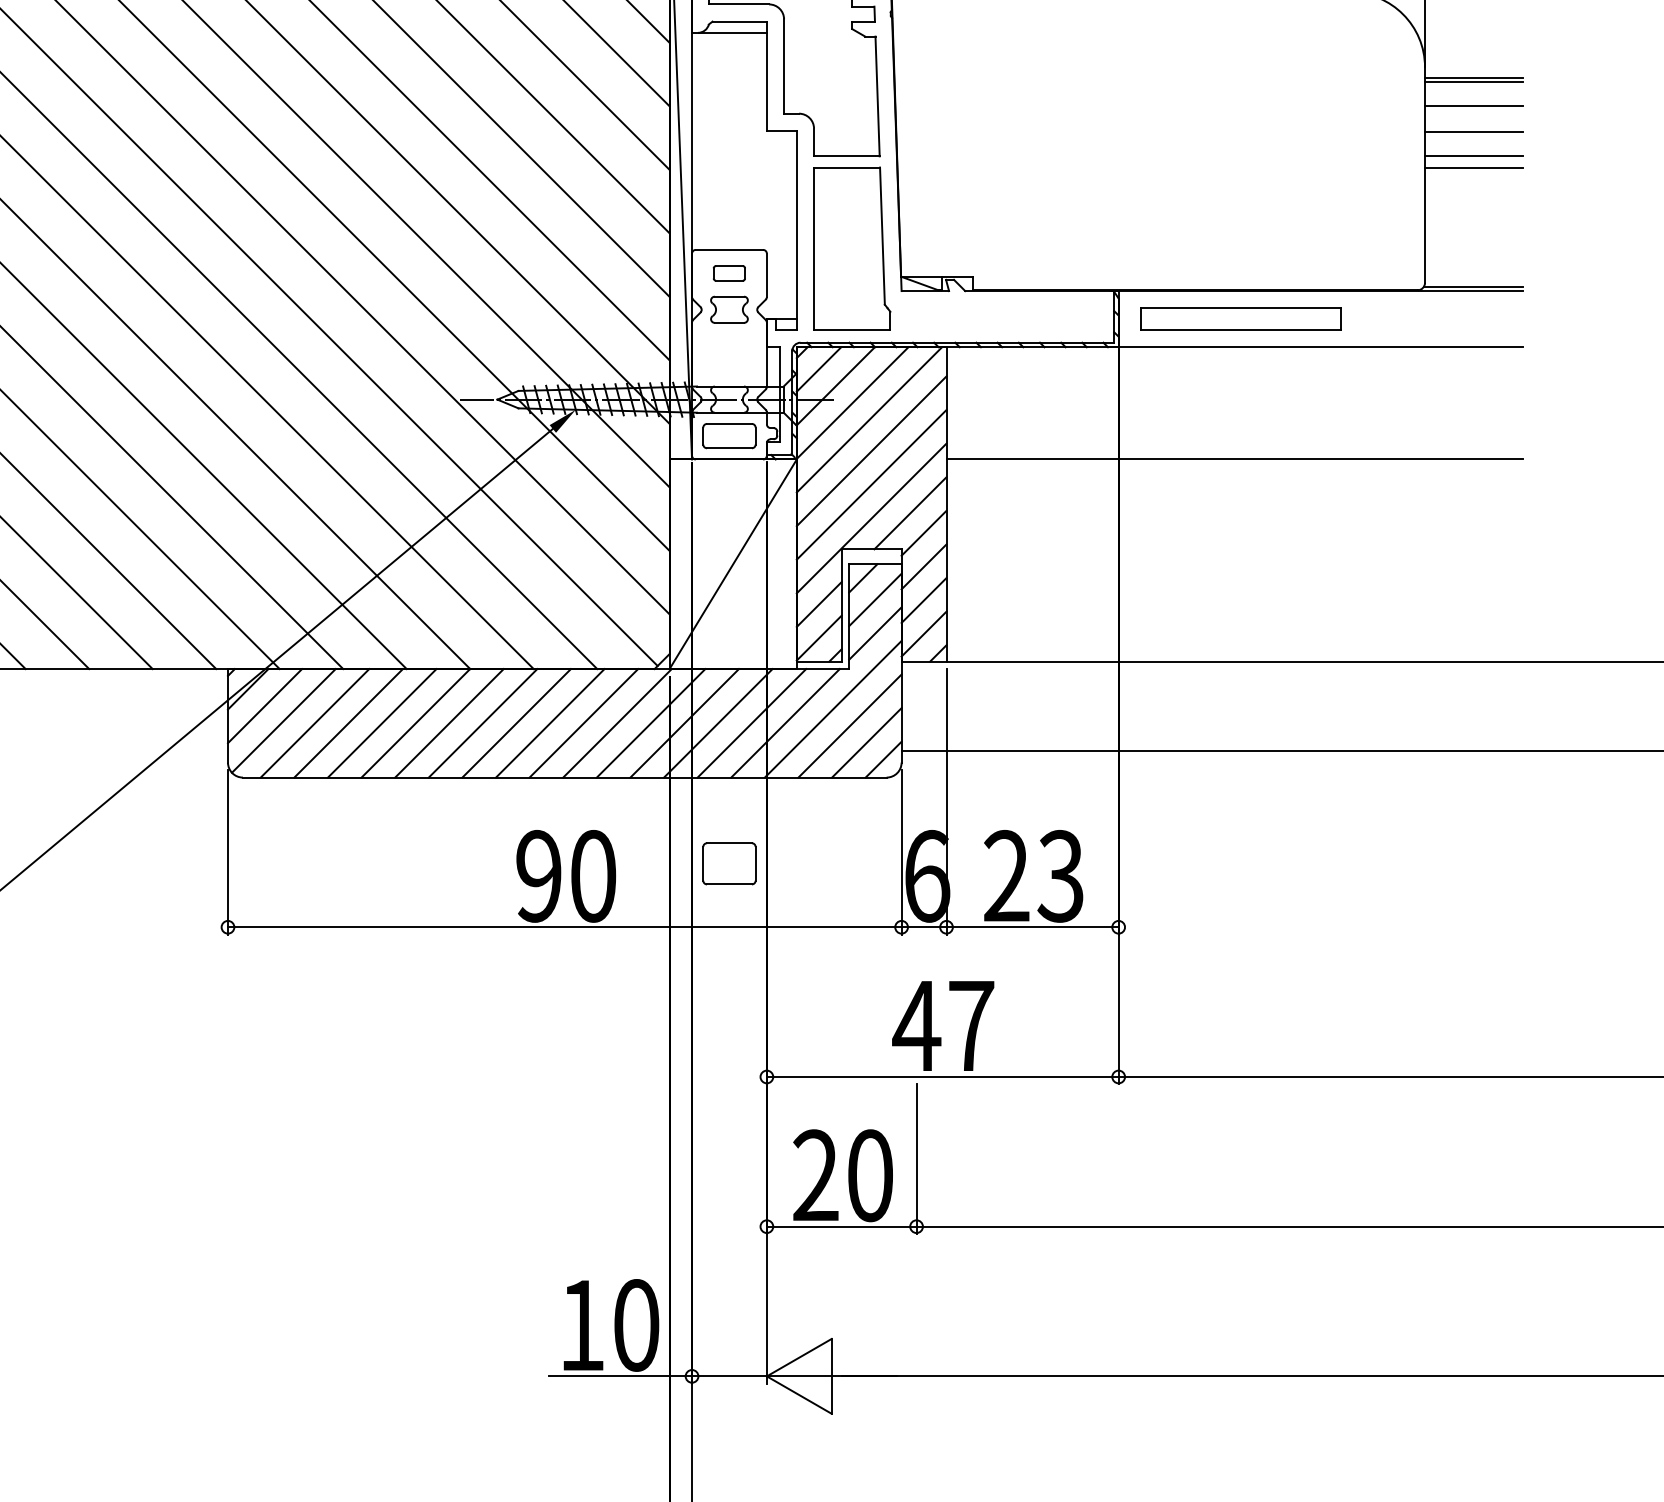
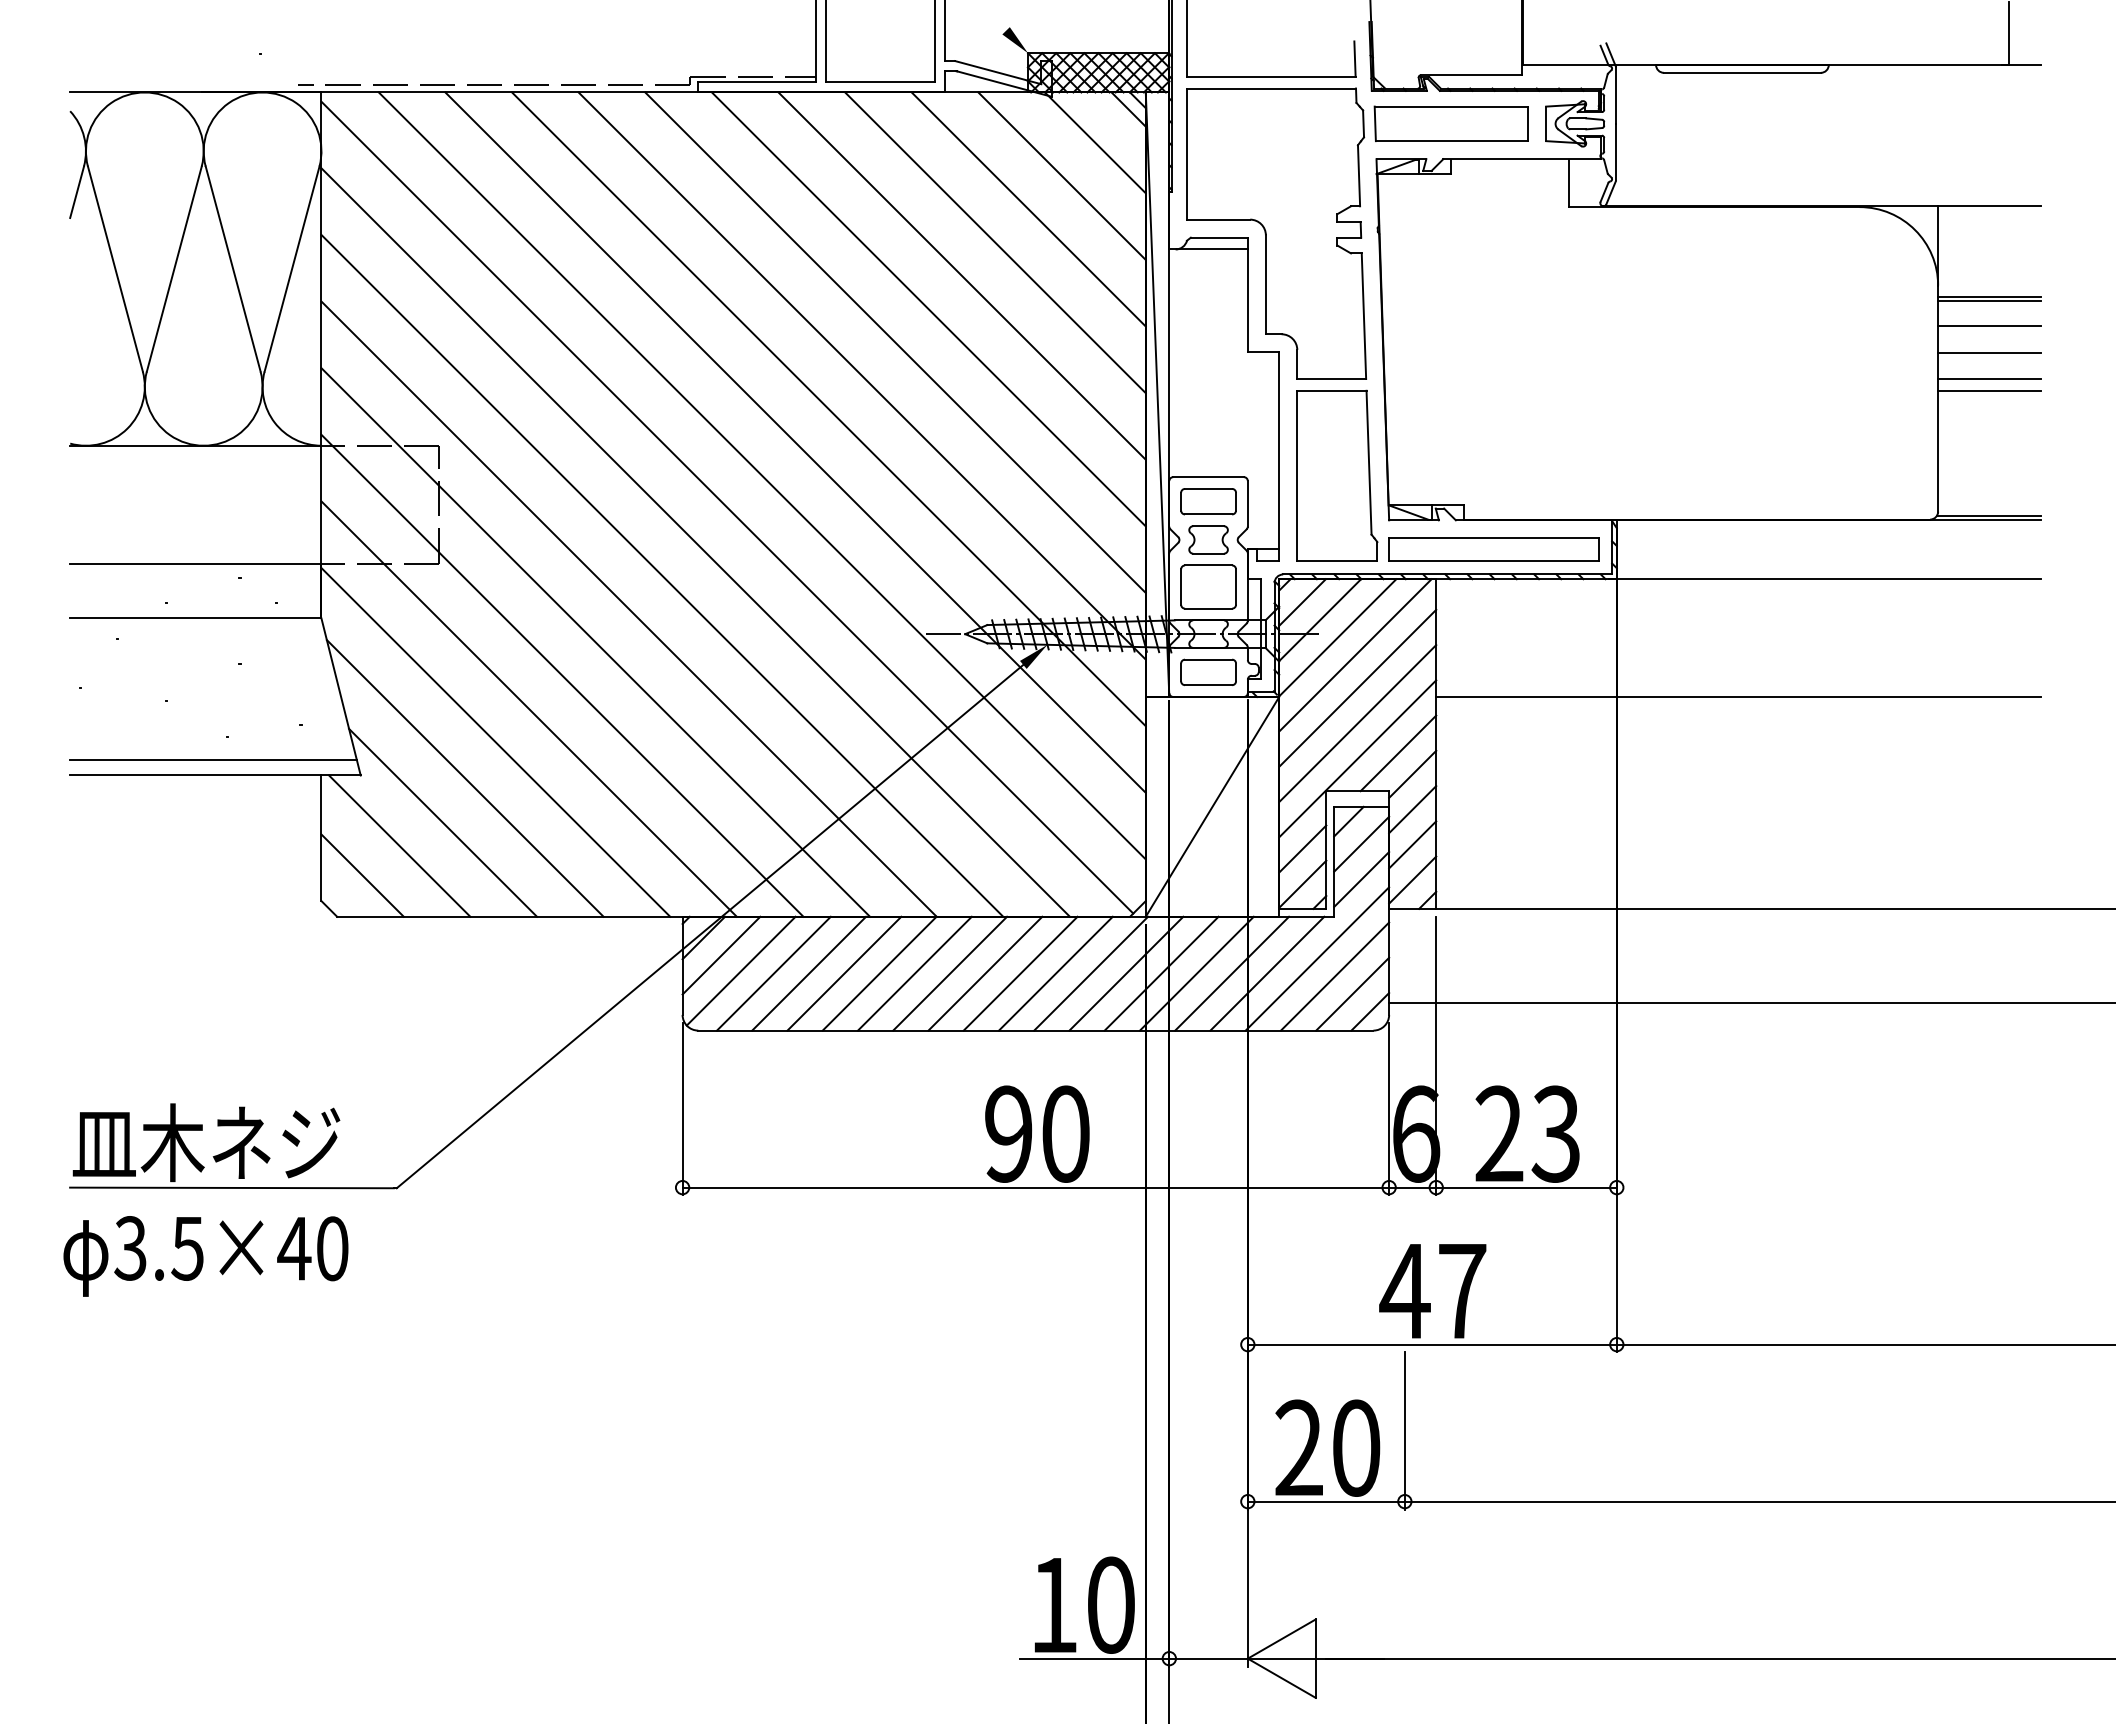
part: (729, 273) -> (1208, 501), size x1.67
part: (1240, 318) -> (1493, 549), moved
part: (729, 863) -> (1208, 586), moved

